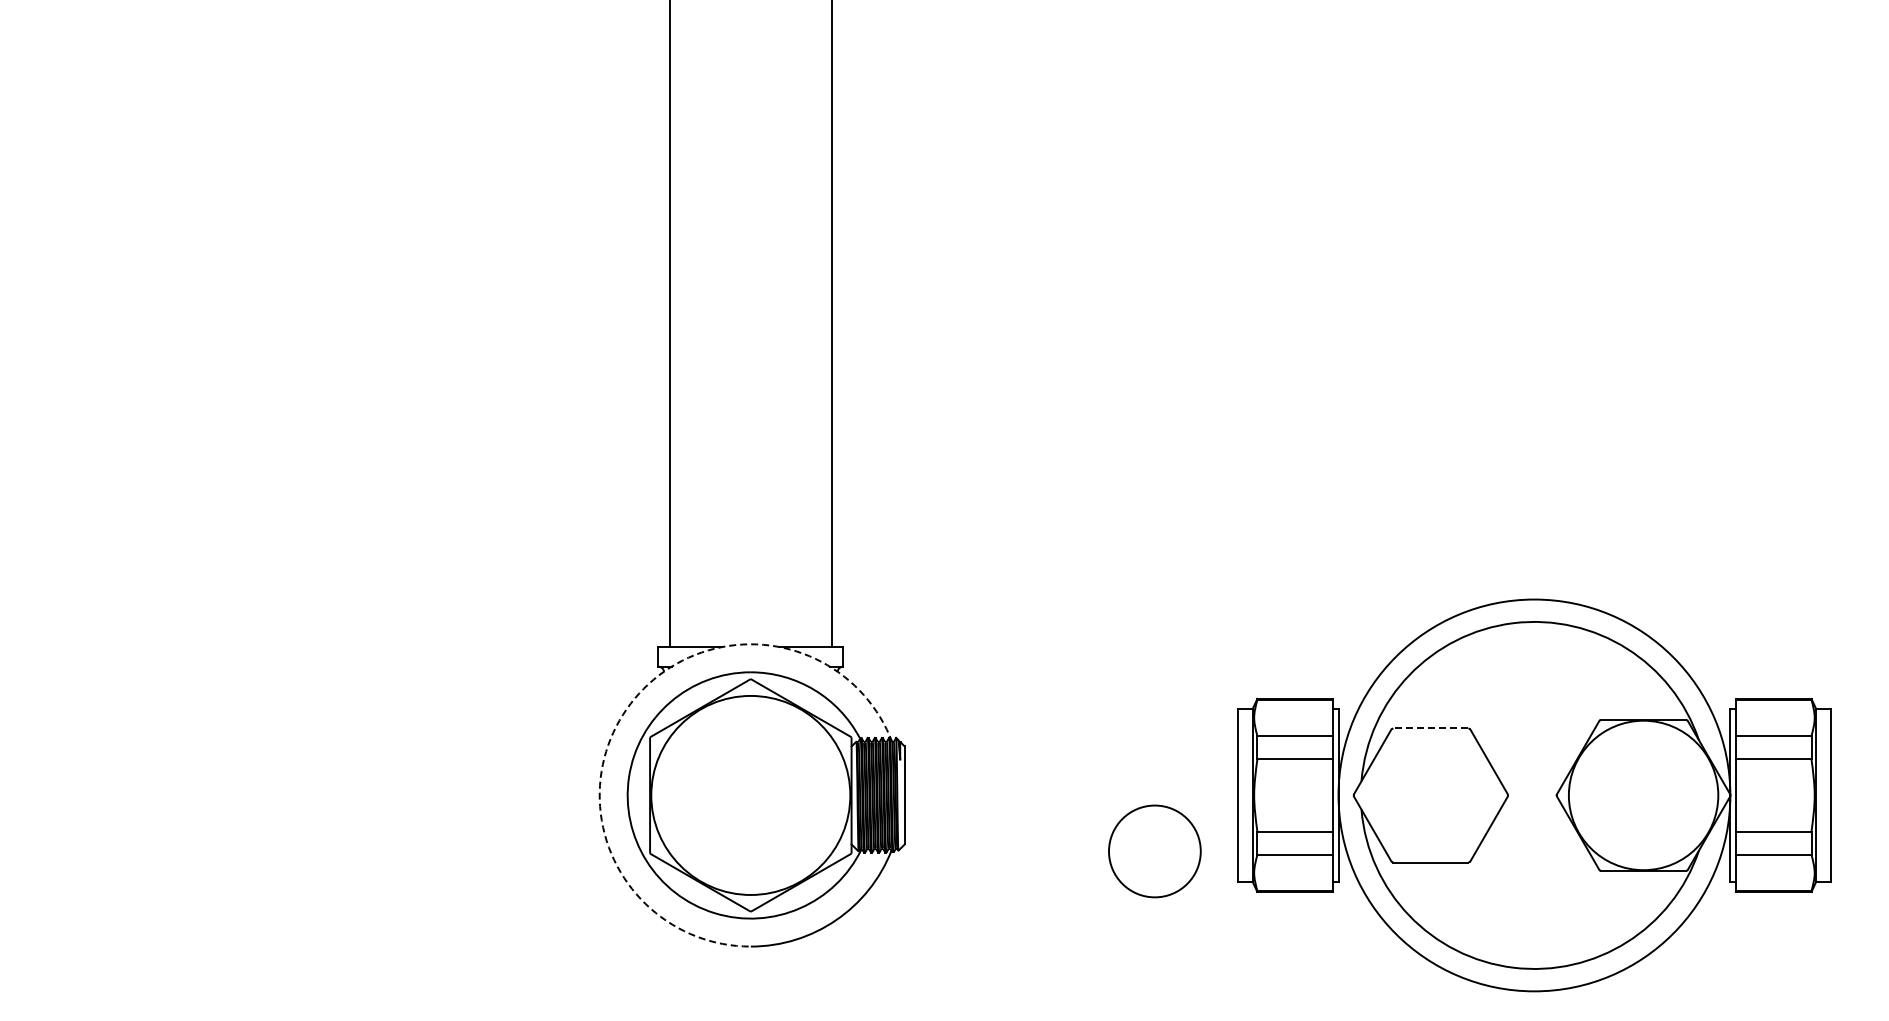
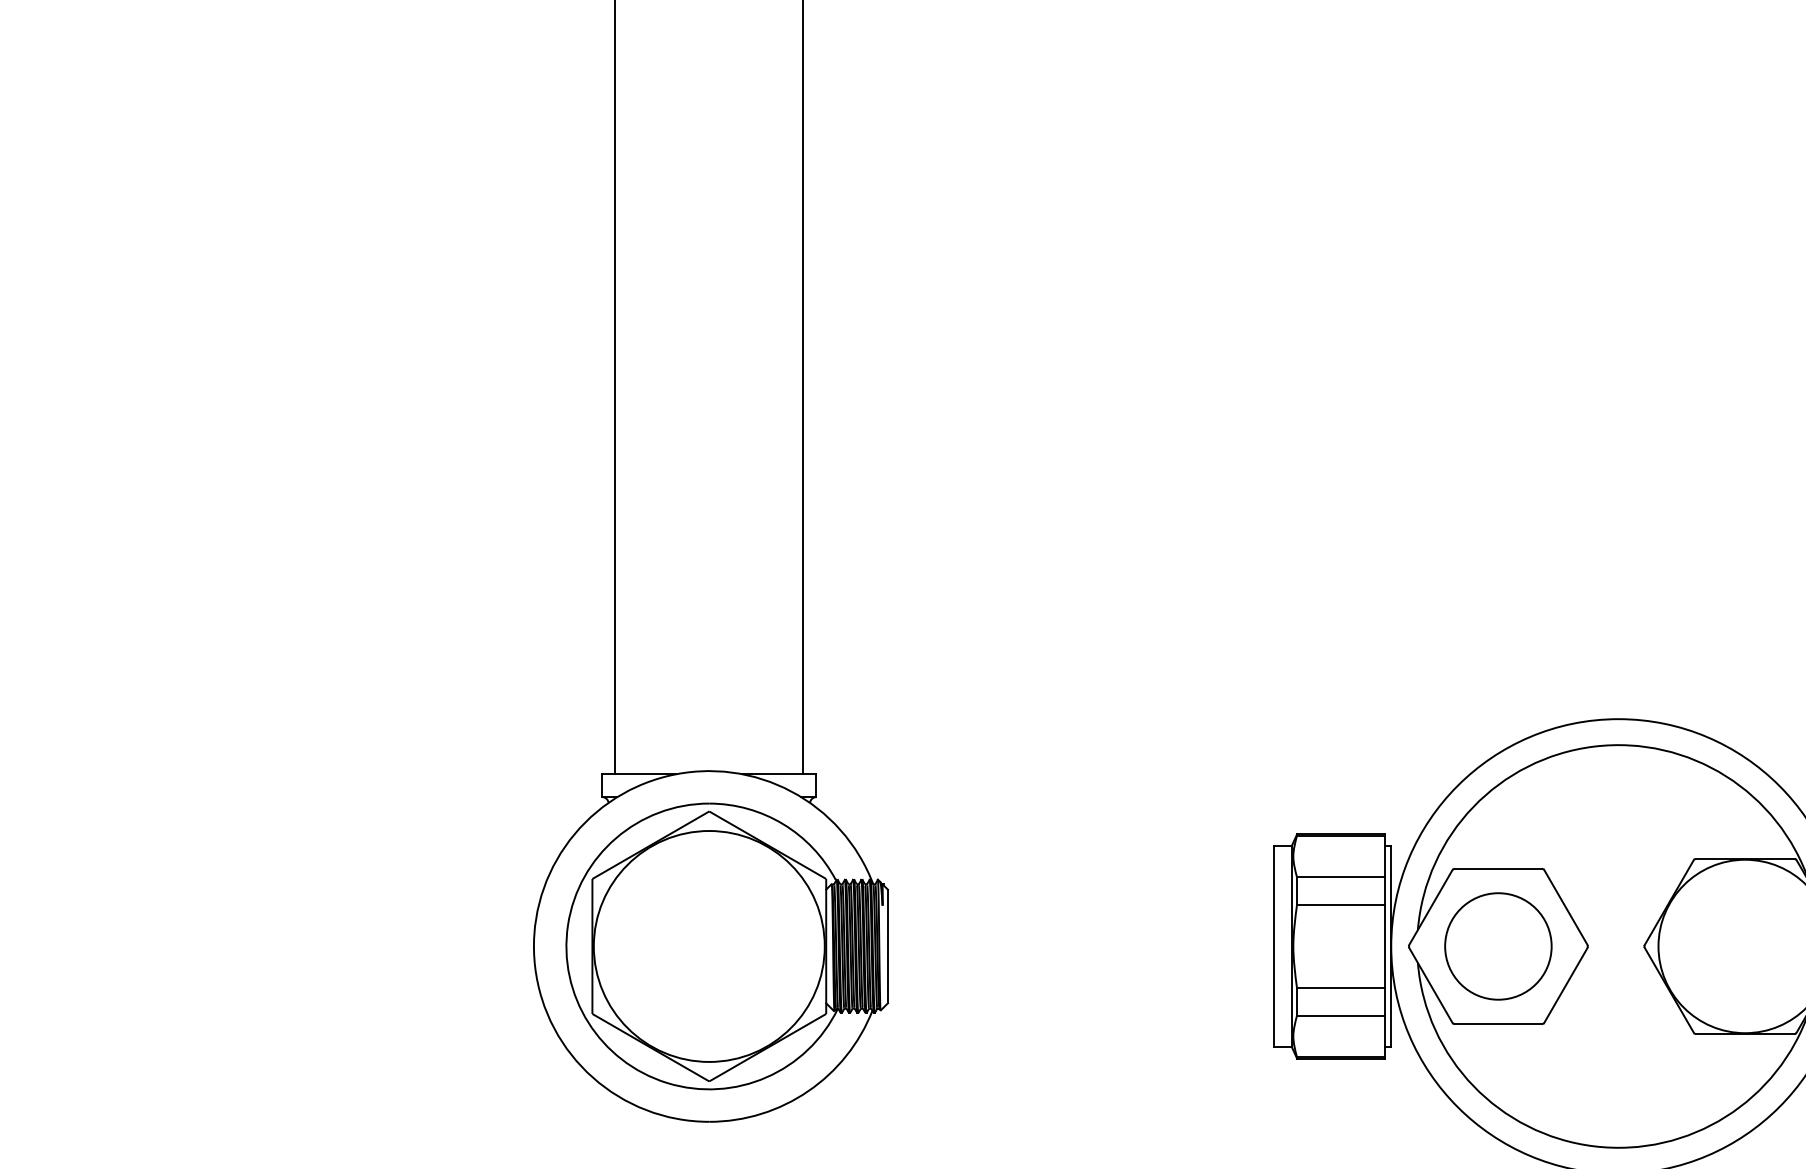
arc: (626, 709) -> (565, 846), dashed -> solid
line: (1430, 728) -> (1497, 868), dashed -> solid
circle: (1154, 851) -> (1497, 946), moved

